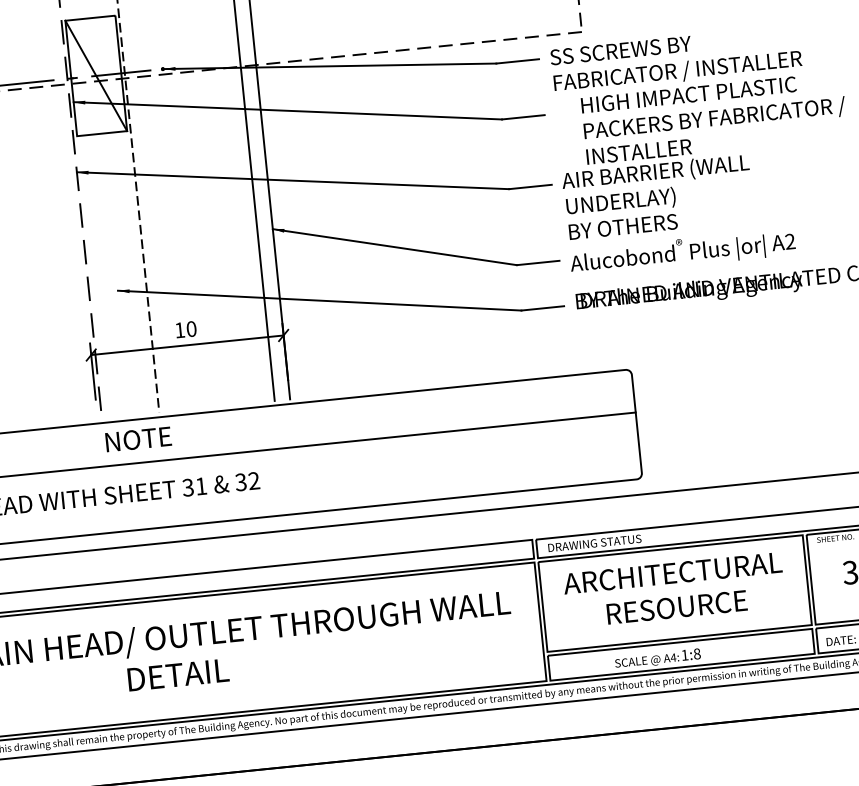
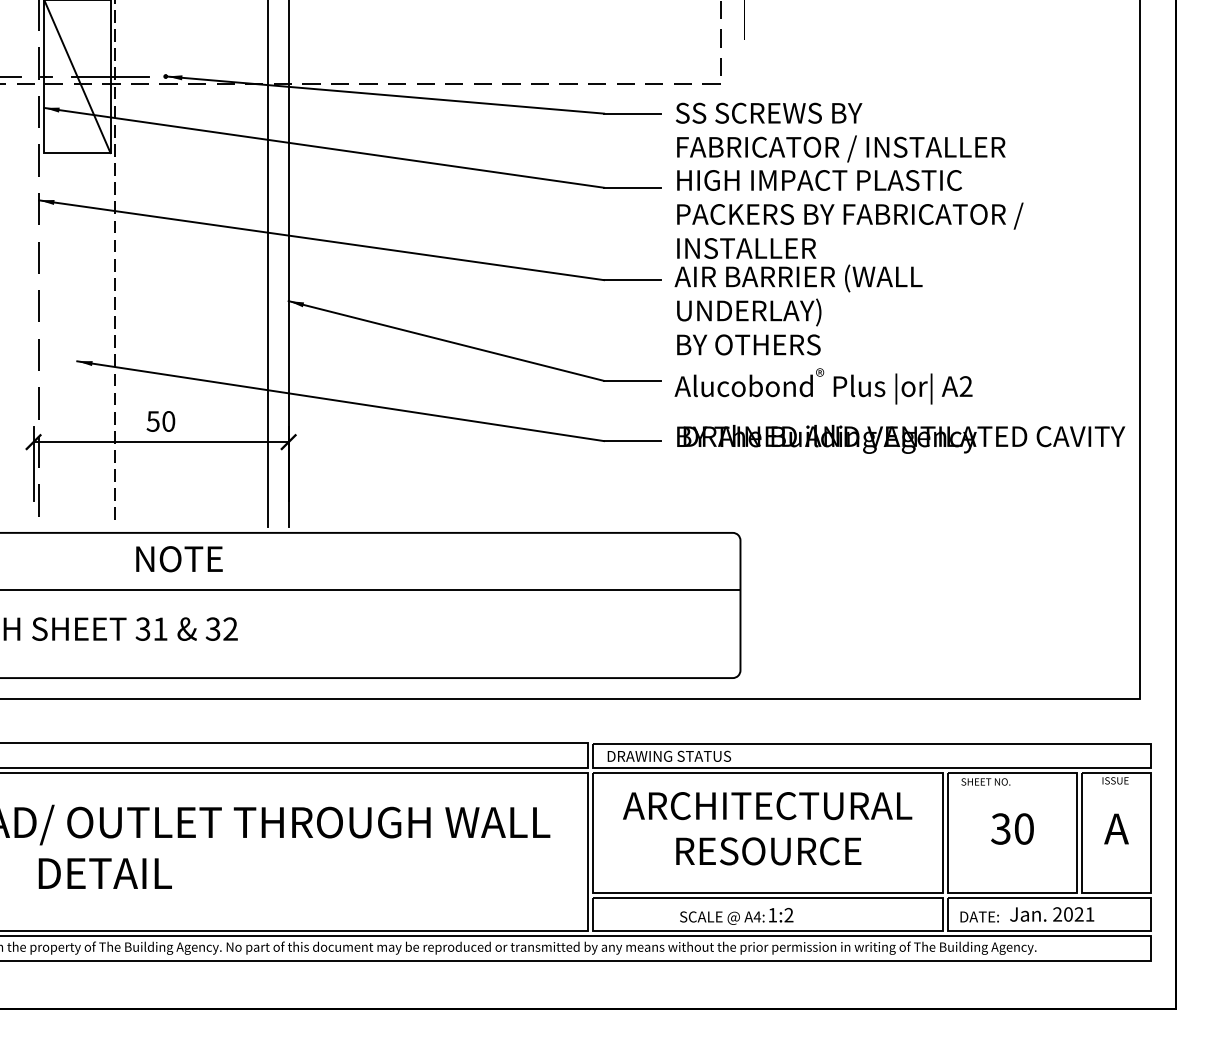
text: (714, 118) -> (850, 214), moved
text: (179, 330) -> (152, 421), 10 -> 50
text: (138, 439) -> (179, 559), moved
text: (696, 654) -> (788, 915), 1:8 -> 1:2

